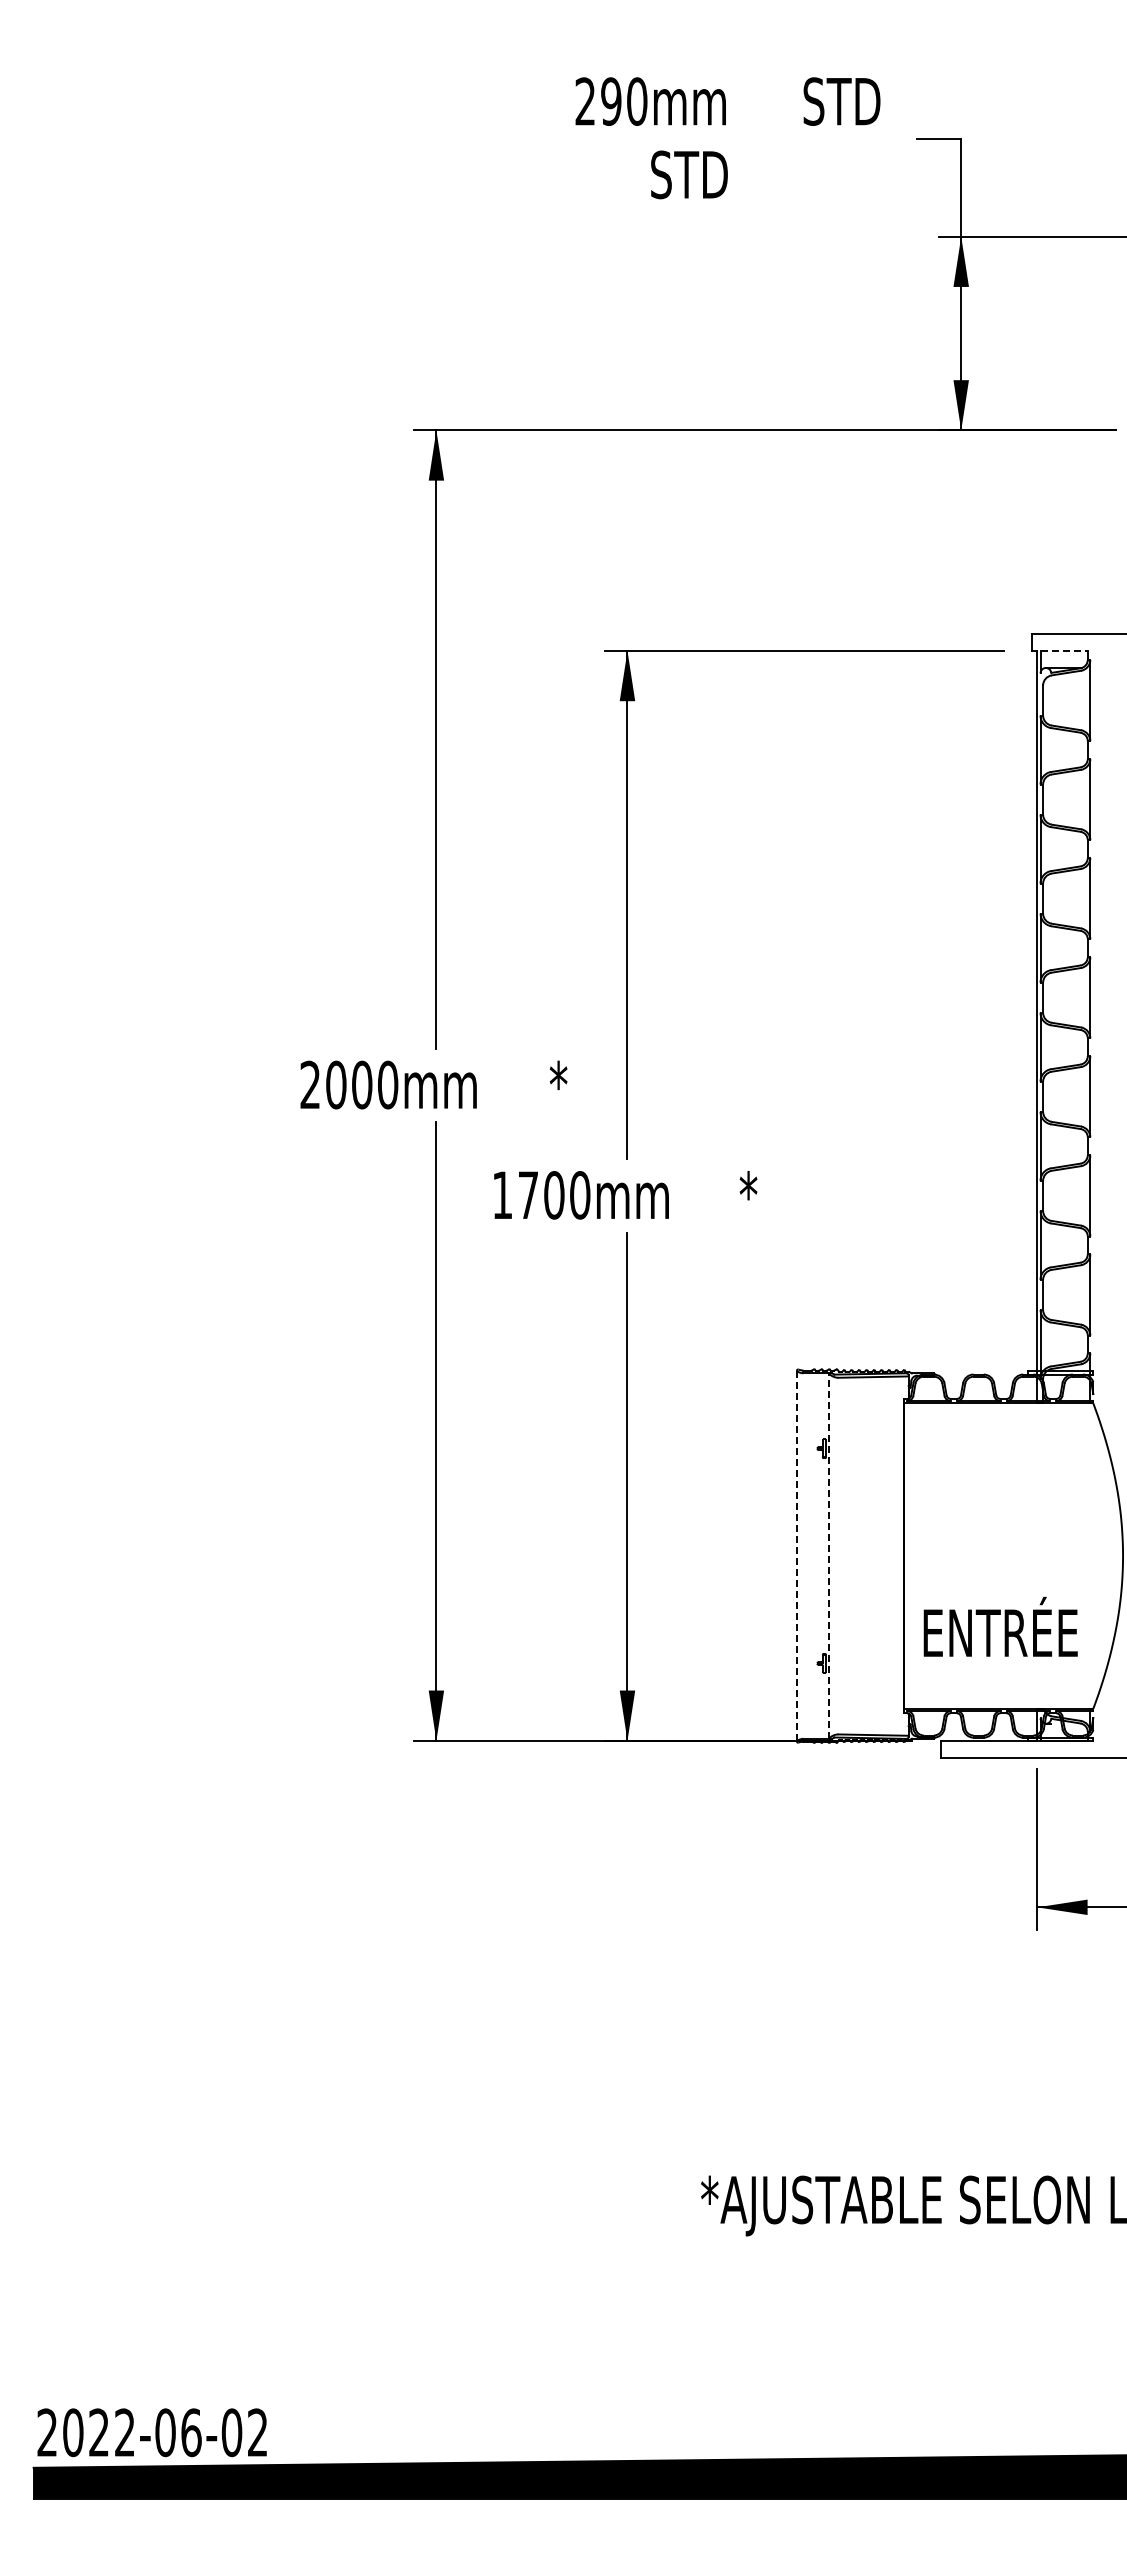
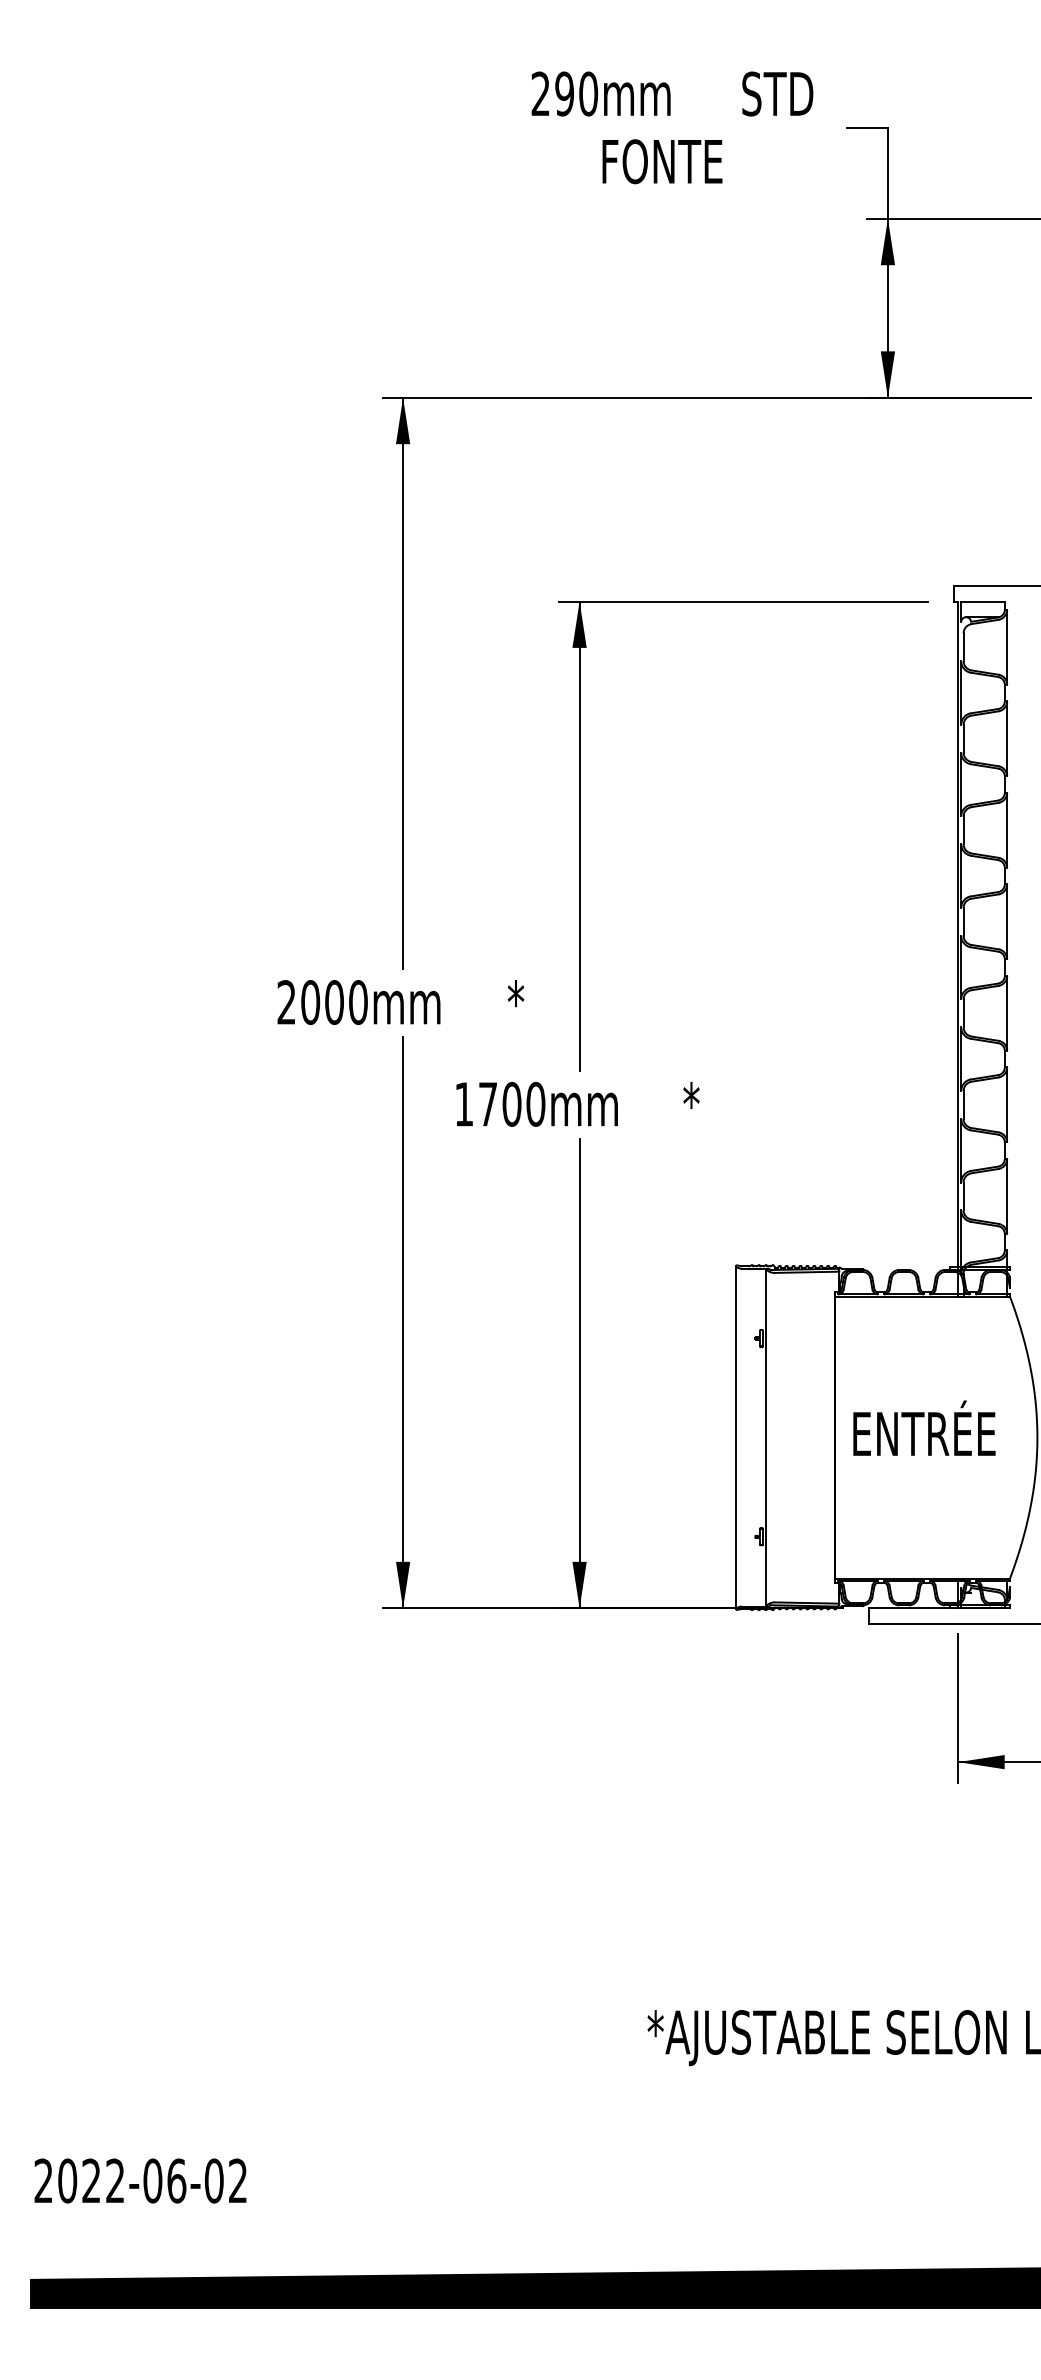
text: (716, 174) -> (661, 161), STD -> FONTE
line: (1064, 650) -> (983, 601), dashed -> solid
line: (796, 1556) -> (735, 1438), dashed -> solid
line: (828, 1556) -> (765, 1438), dashed -> solid
text: (1000, 1626) -> (924, 1427), moved
text: (151, 2432) -> (139, 2180), moved

